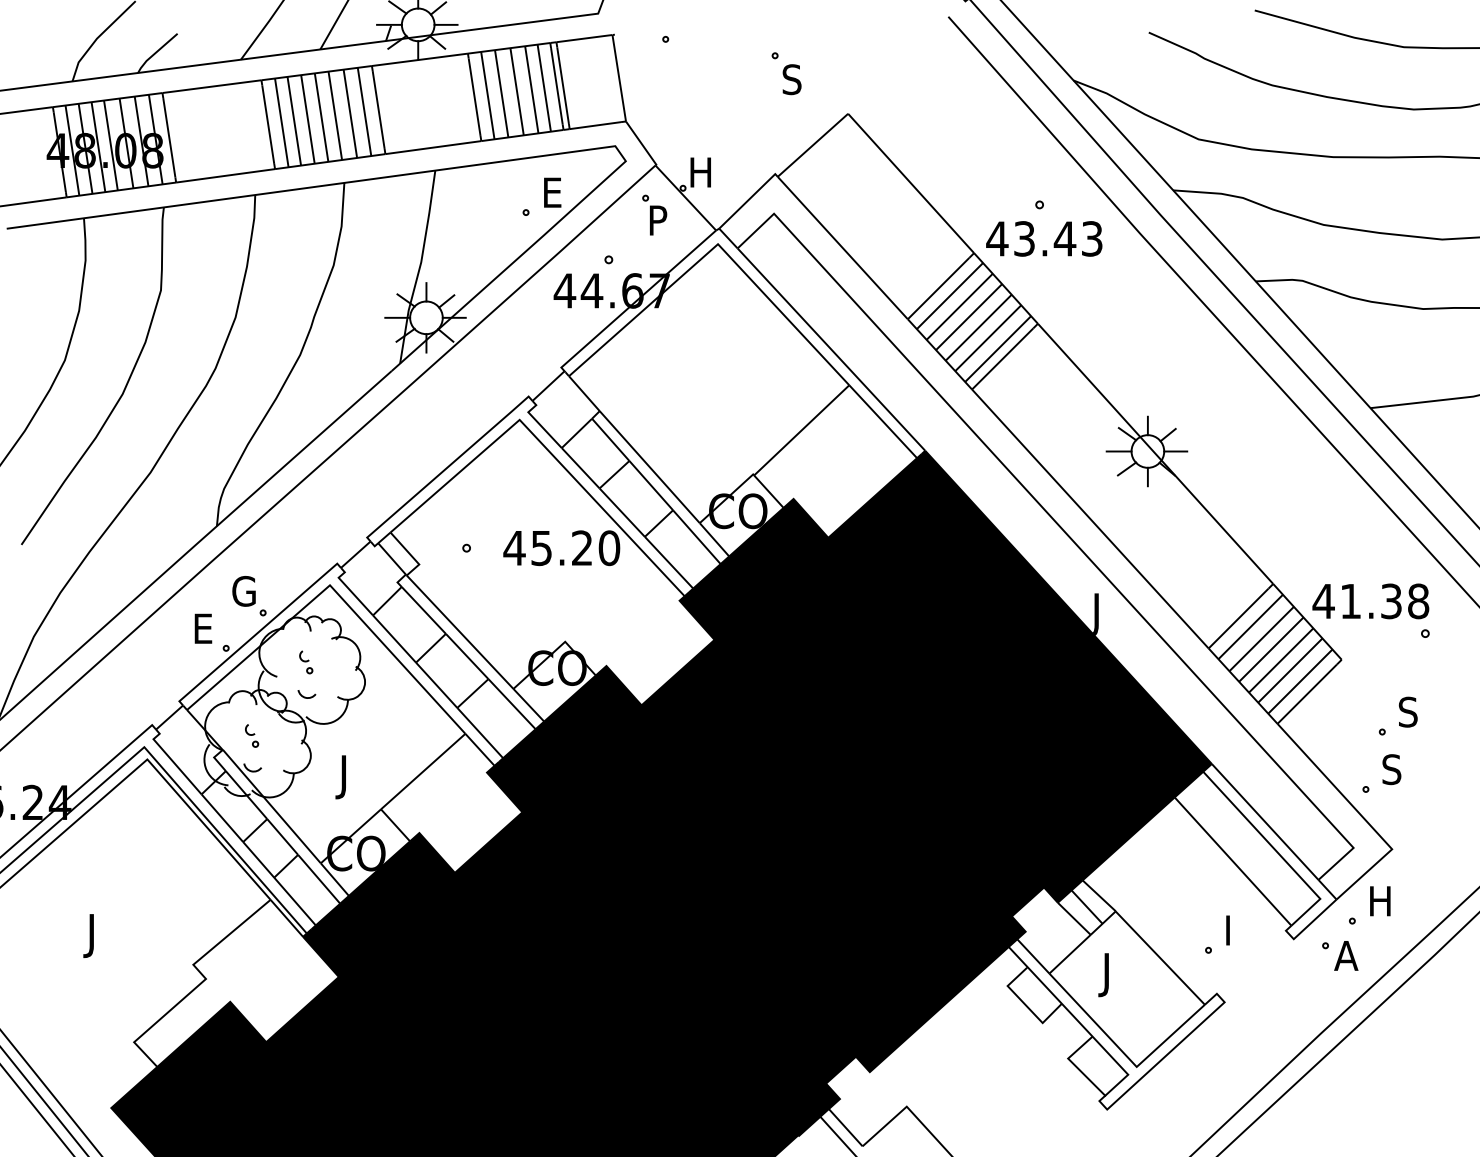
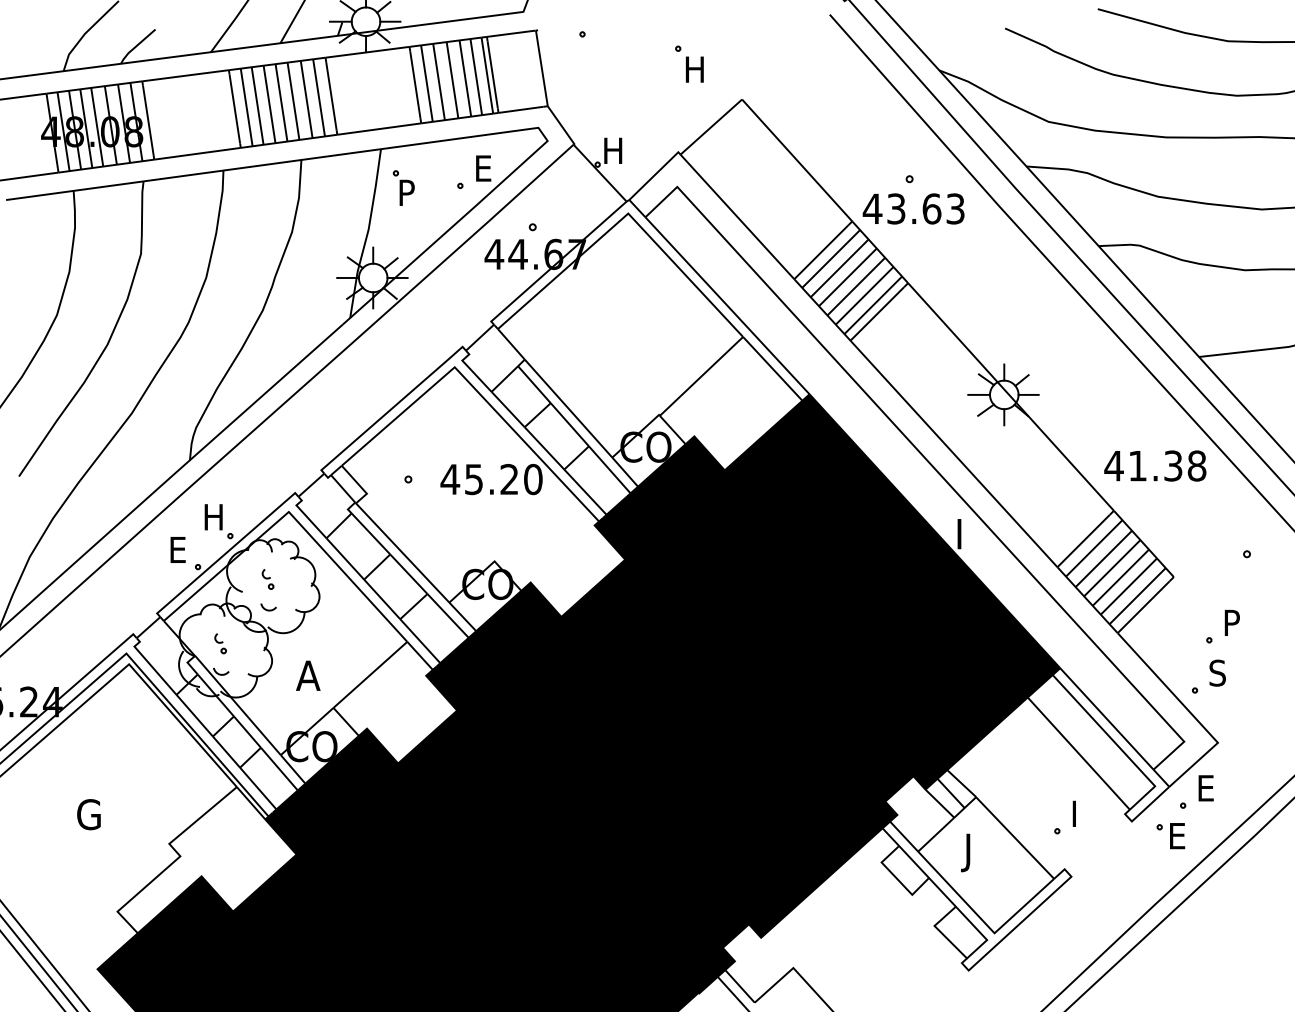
text: (792, 79) -> (693, 69), S -> H
part: (654, 214) -> (403, 187), moved
text: (1064, 238) -> (931, 208), 43.43 -> 43.63
text: (243, 590) -> (213, 516), G -> H
text: (1371, 600) -> (1155, 465), moved
text: (1095, 631) -> (958, 552), J -> I
text: (1407, 711) -> (1231, 622), S -> P
text: (350, 776) -> (306, 679), J -> A
text: (1381, 901) -> (1208, 788), H -> E
text: (98, 935) -> (86, 818), J -> G
text: (1345, 956) -> (1177, 836), A -> E

